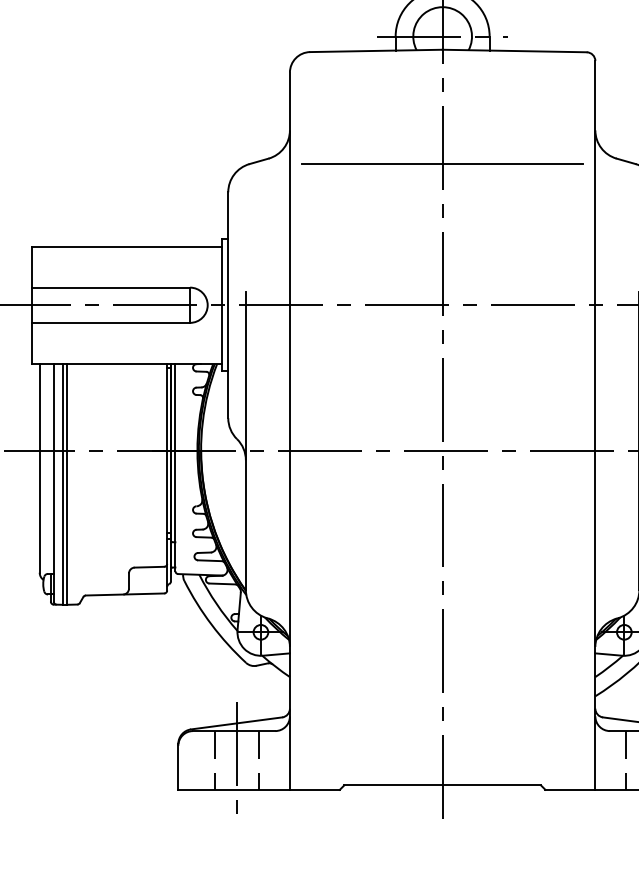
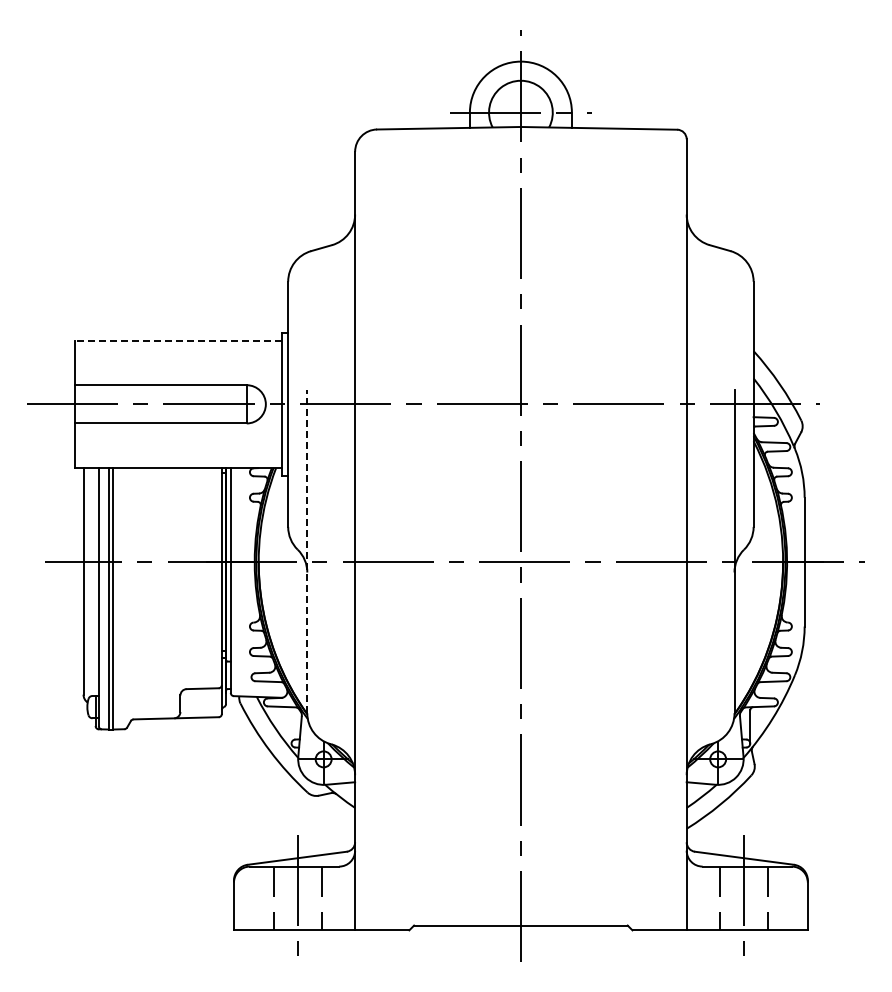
line: (442, 164) -> (520, 251), removed
line: (127, 246) -> (178, 340), solid -> dashed
line: (246, 440) -> (307, 551), solid -> dashed

